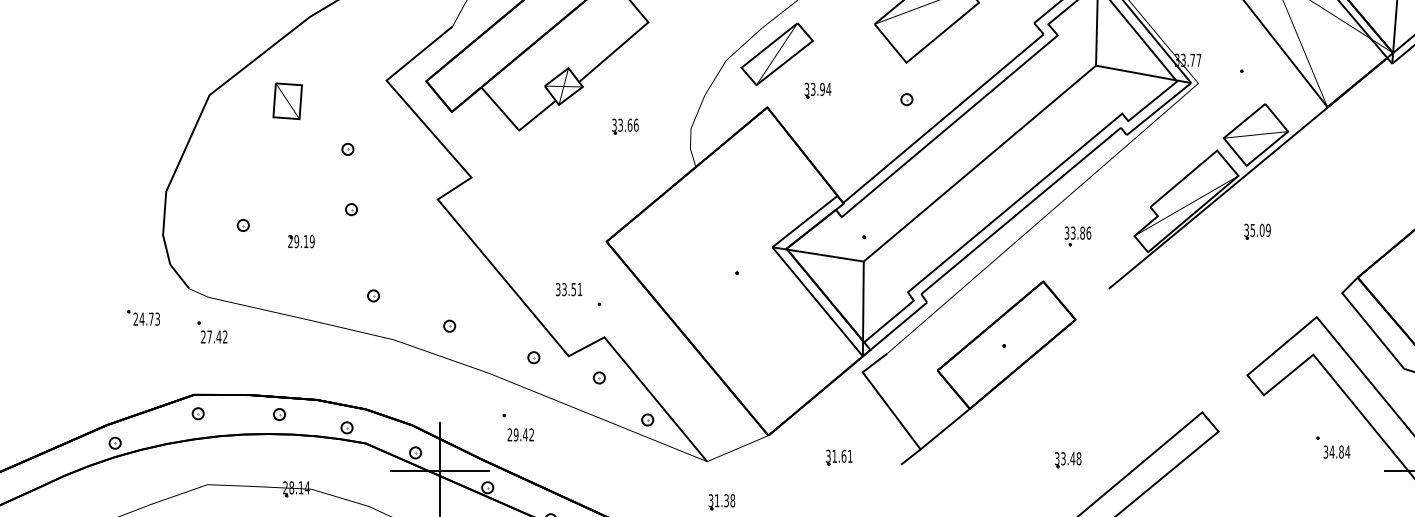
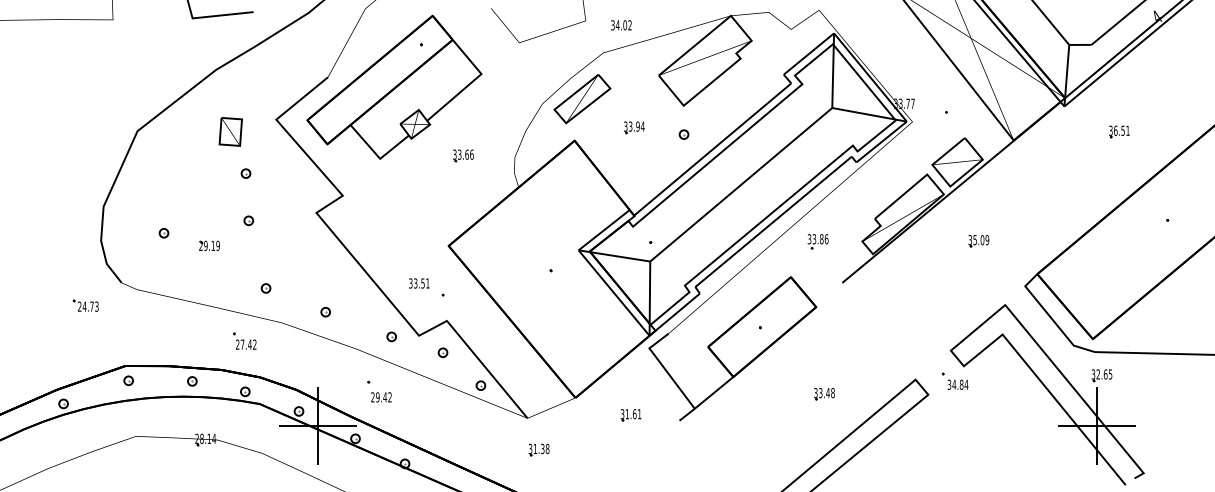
part: (818, 90) -> (634, 127), moved
part: (287, 100) -> (230, 131), moved
part: (1257, 232) -> (978, 241), moved
part: (212, 331) -> (244, 340), moved
part: (1333, 446) -> (955, 380), moved
part: (1068, 460) -> (824, 394), moved

